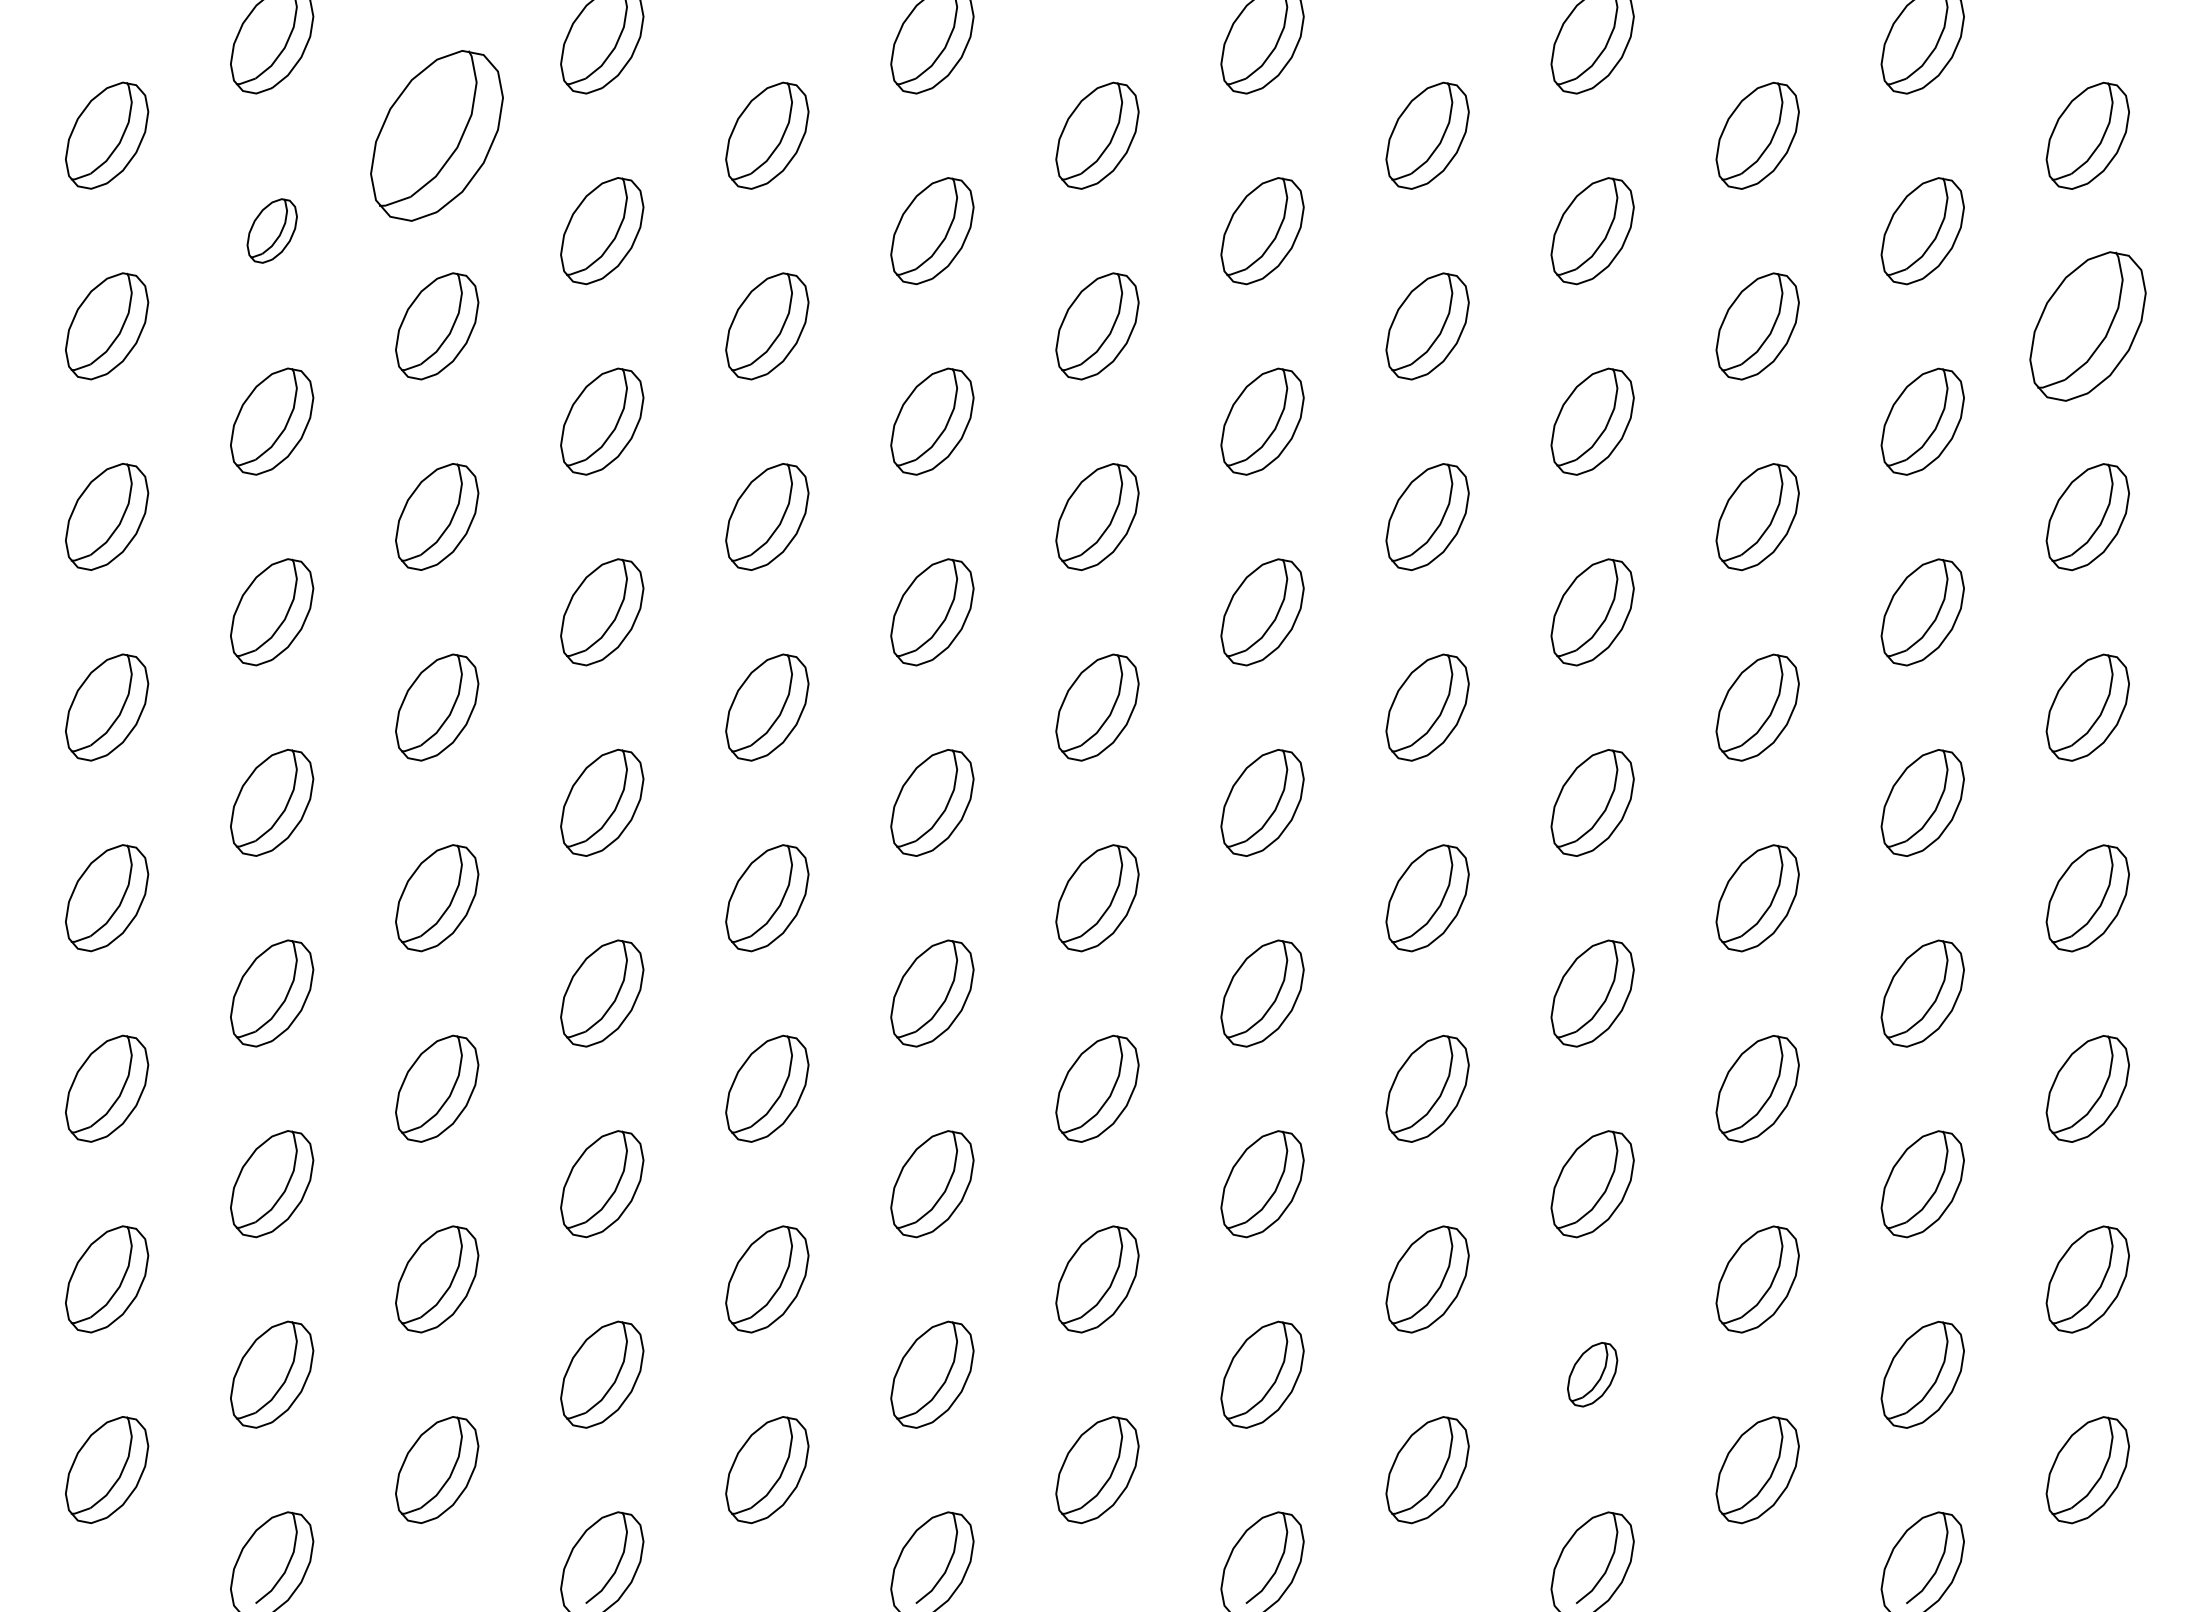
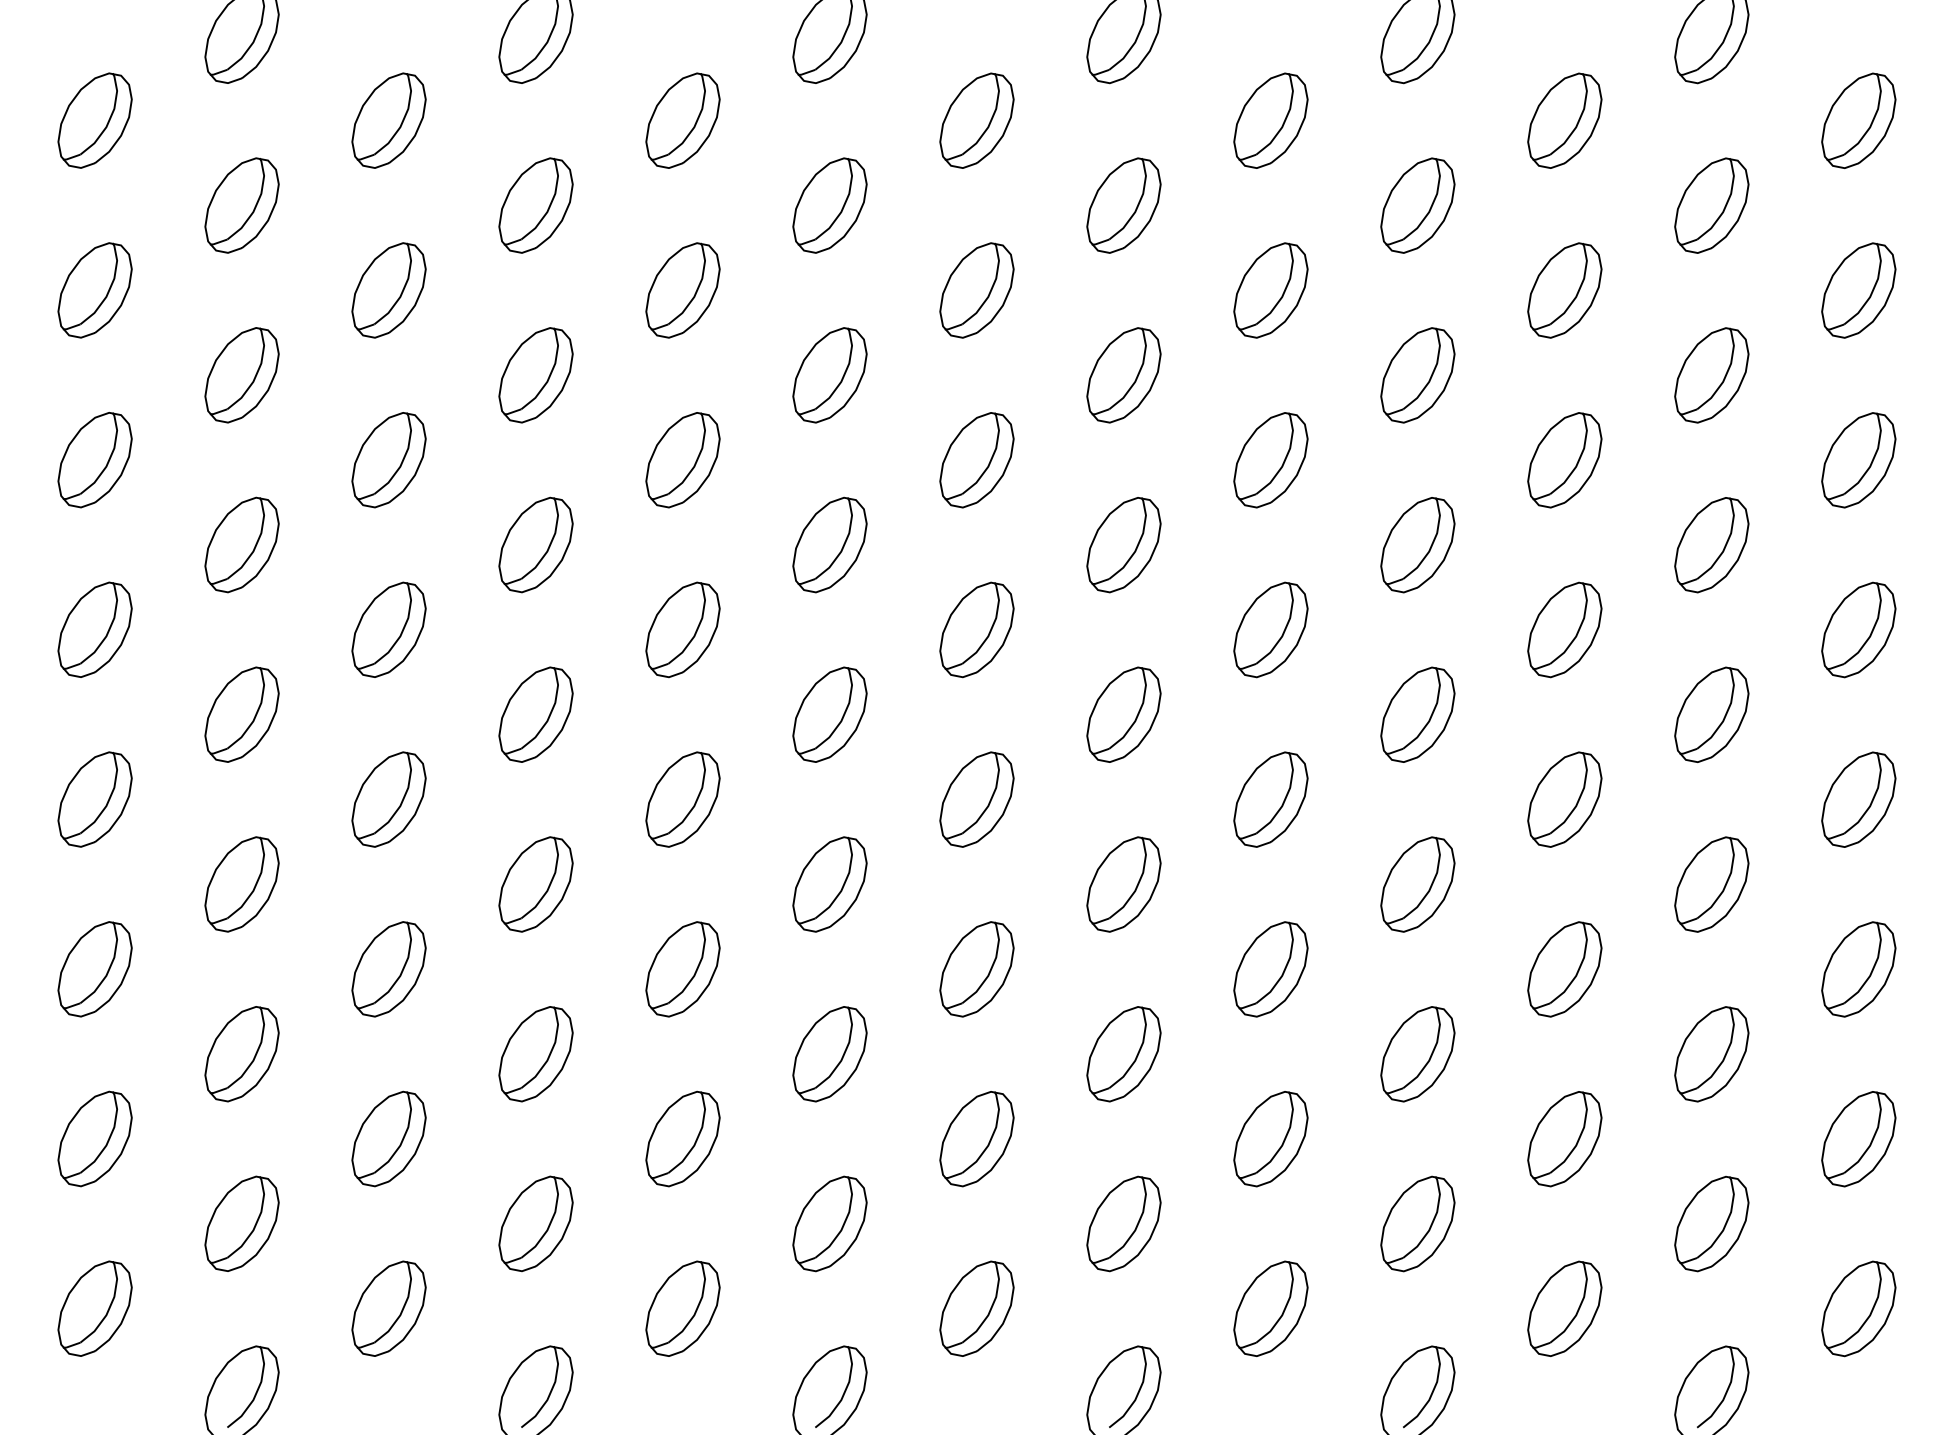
part: (437, 135) -> (389, 120), size x0.62
part: (272, 230) -> (242, 205), size x1.67
part: (2087, 326) -> (1858, 290), size x0.71
part: (1592, 1374) -> (1417, 1223), size x1.67

